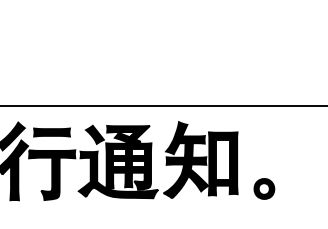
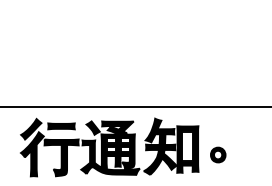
part: (264, 188) -> (218, 154), moved

